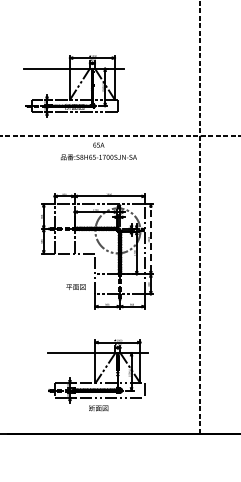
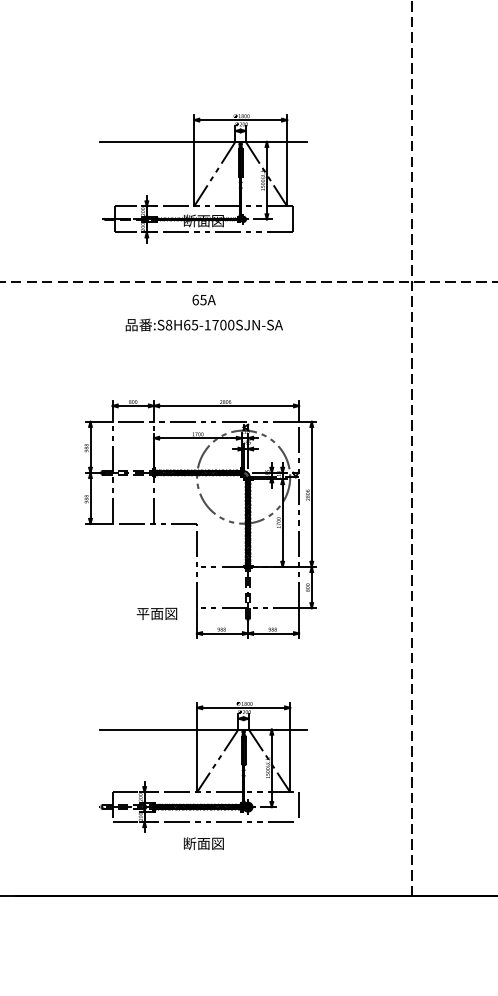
part: (73, 86) -> (201, 178), moved
line: (150, 239) -> (310, 494), dashed -> solid
text: (75, 286) -> (156, 612), moved

